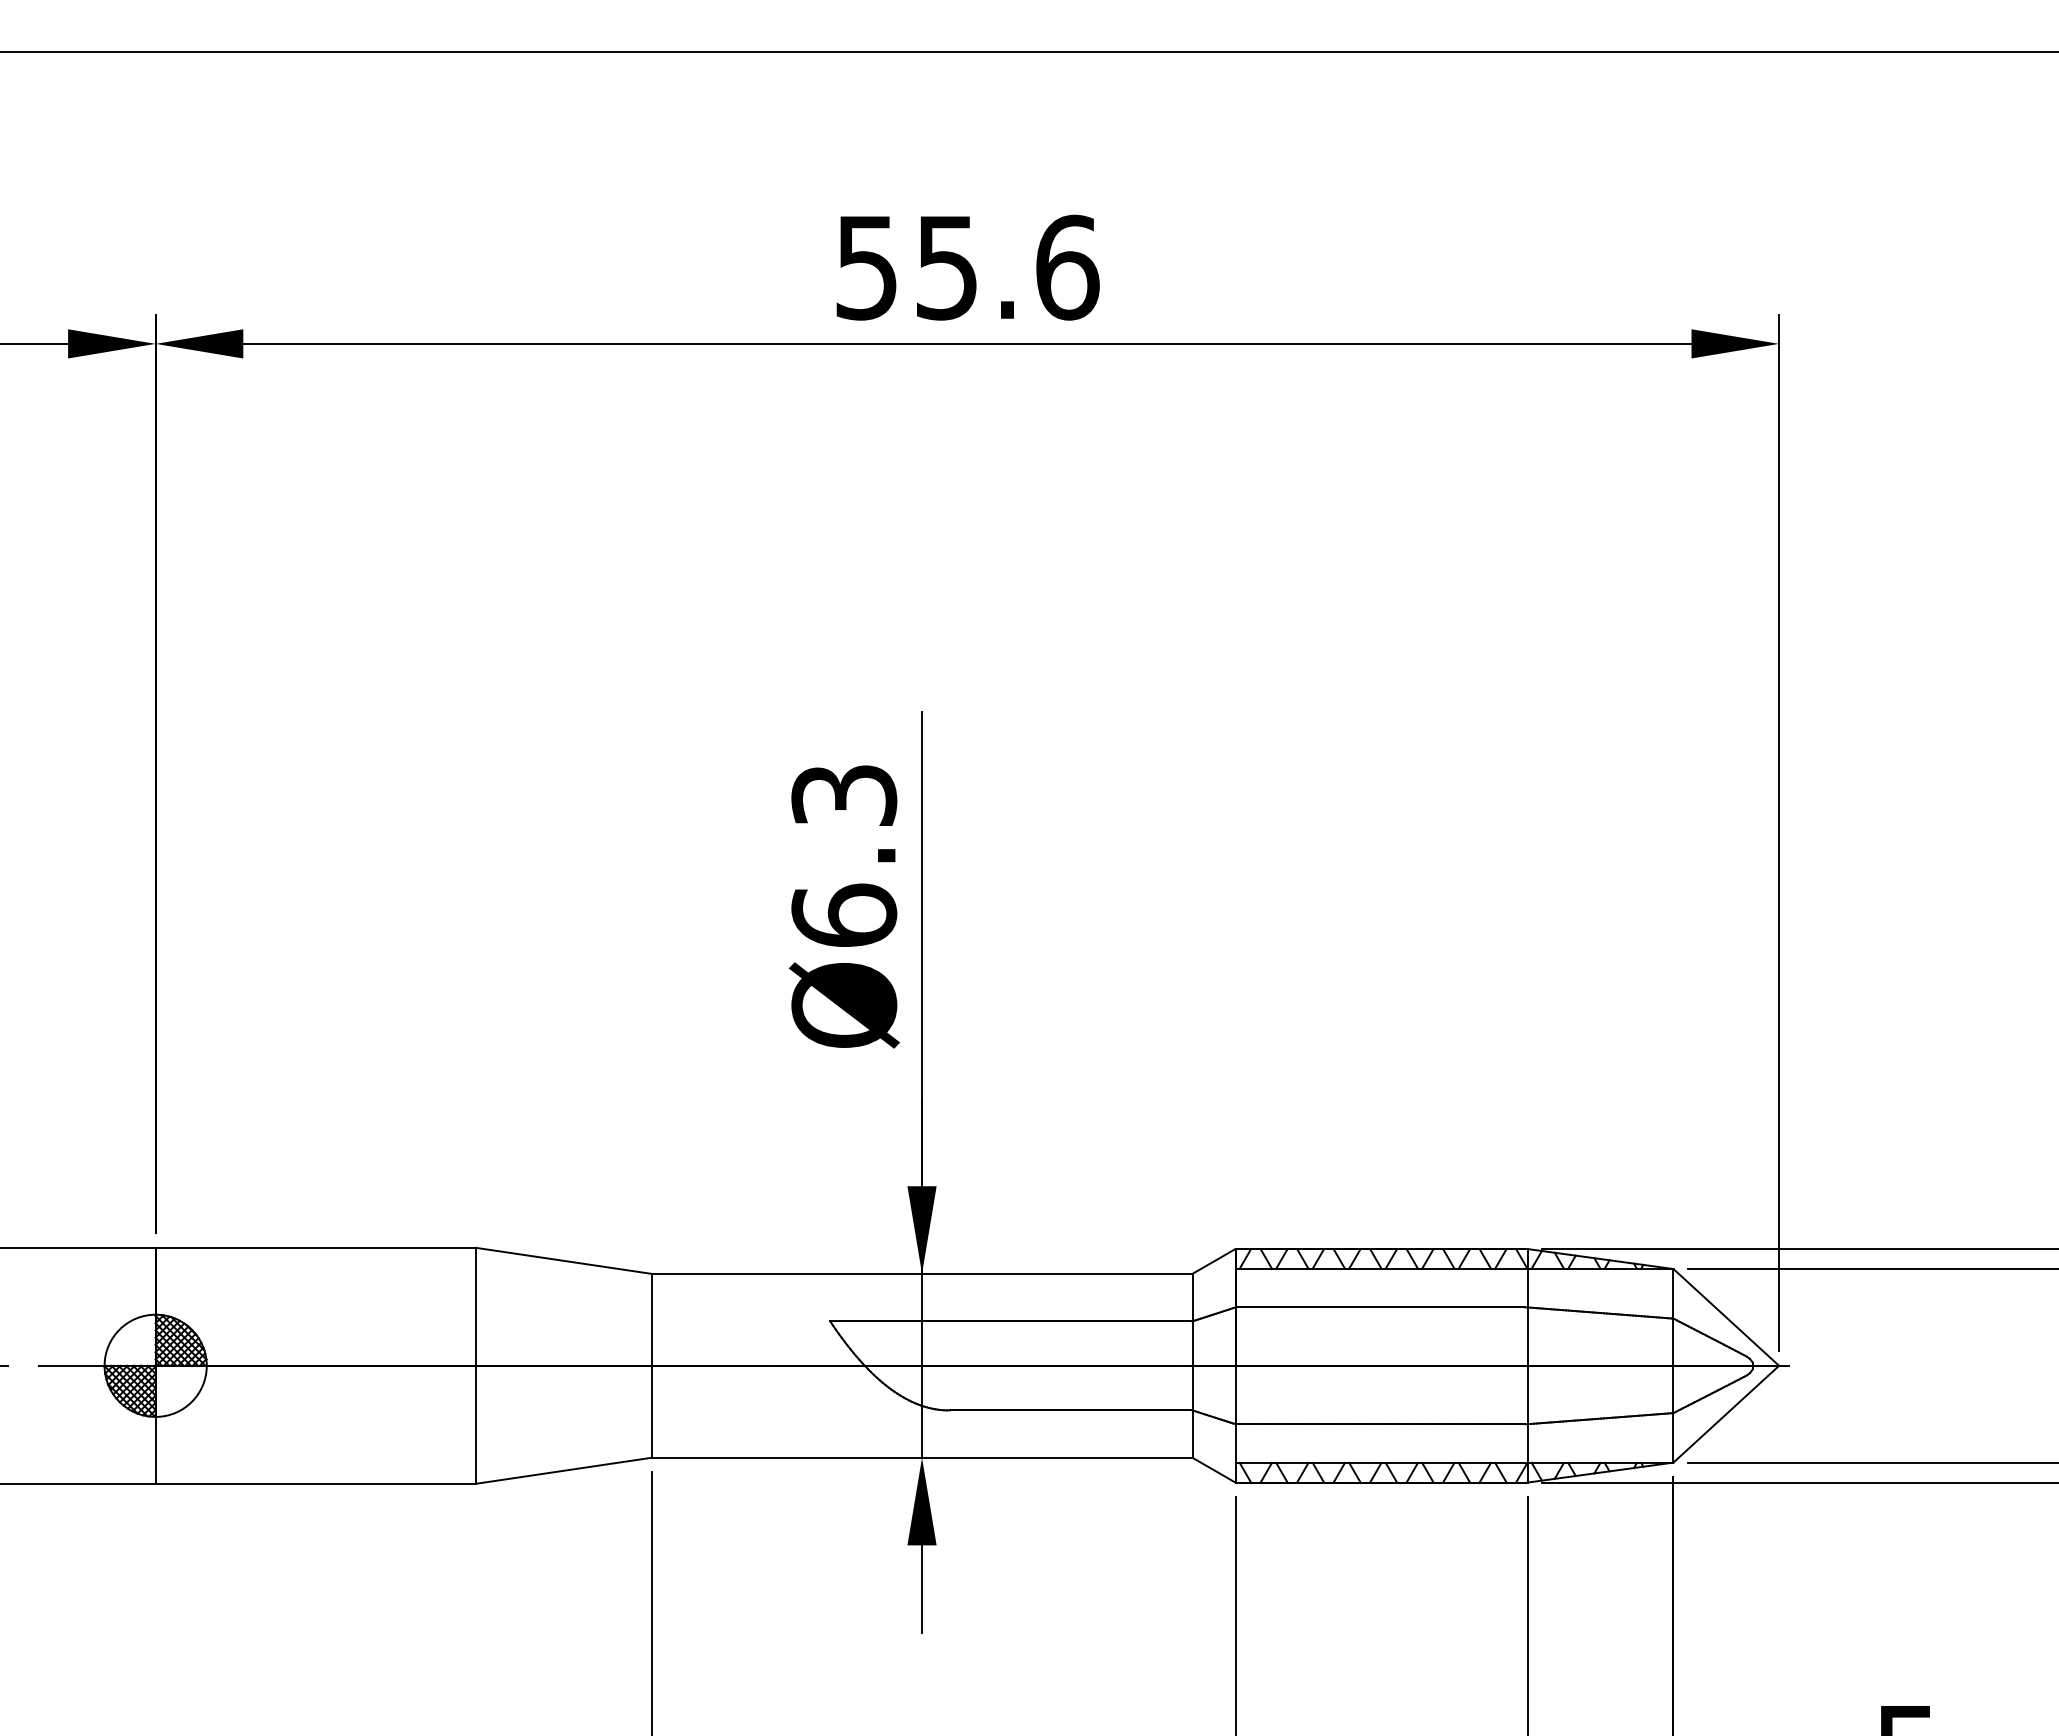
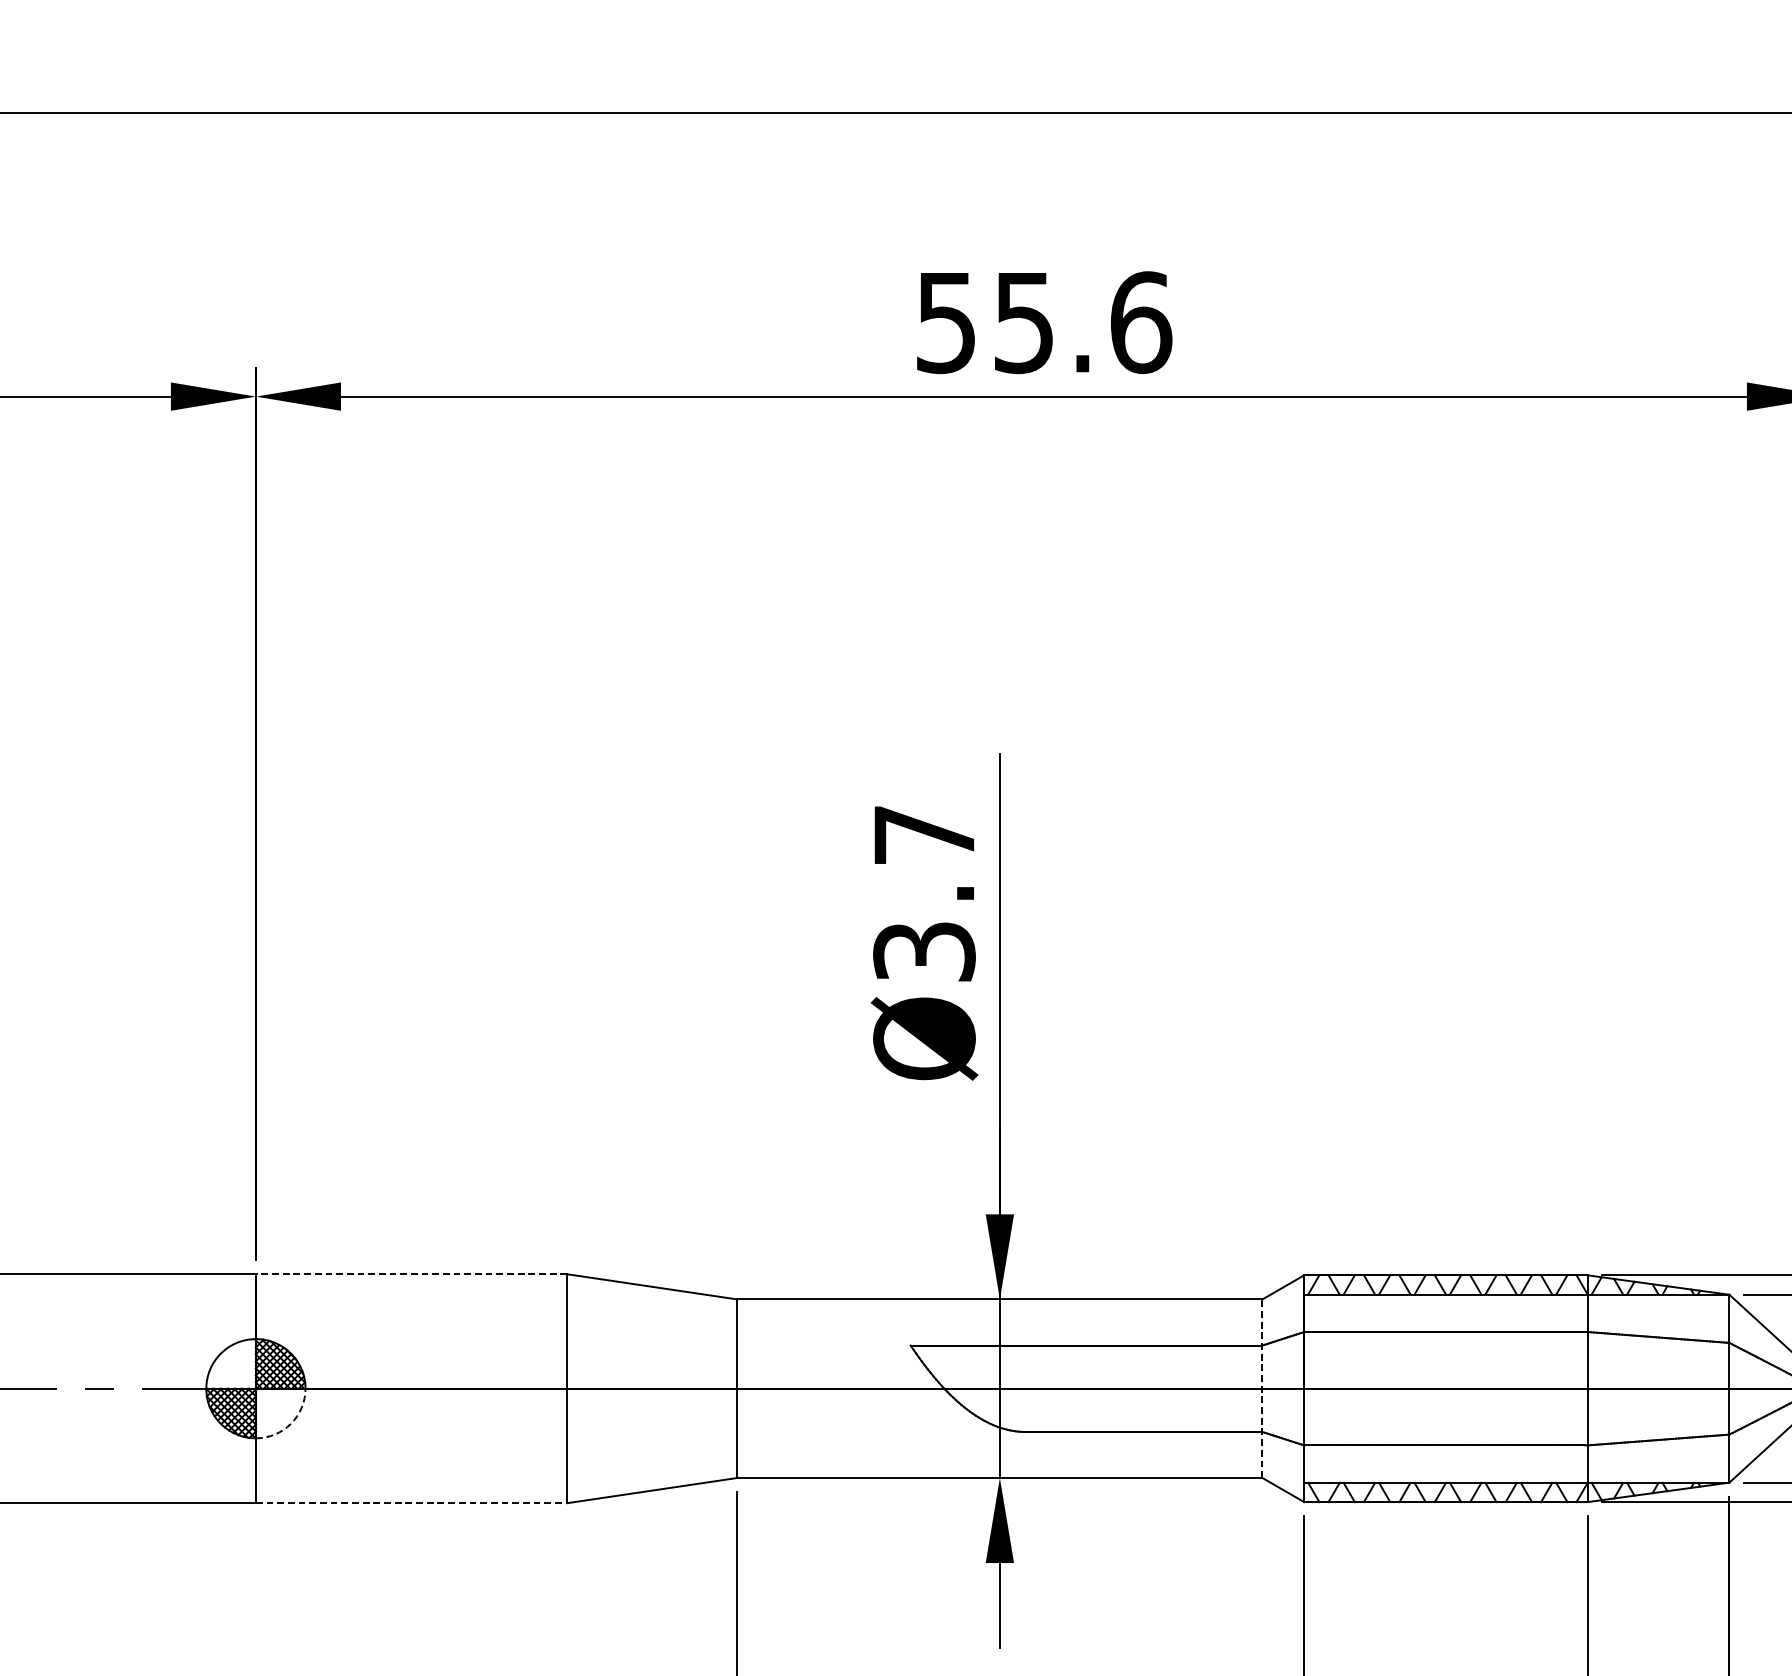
text: (844, 855) -> (924, 893), Ø6.3 -> Ø3.7
line: (315, 1247) -> (411, 1273), solid -> dashed
line: (1192, 1365) -> (1262, 1388), solid -> dashed
arc: (191, 1401) -> (290, 1423), solid -> dashed
line: (316, 1483) -> (412, 1502), solid -> dashed

